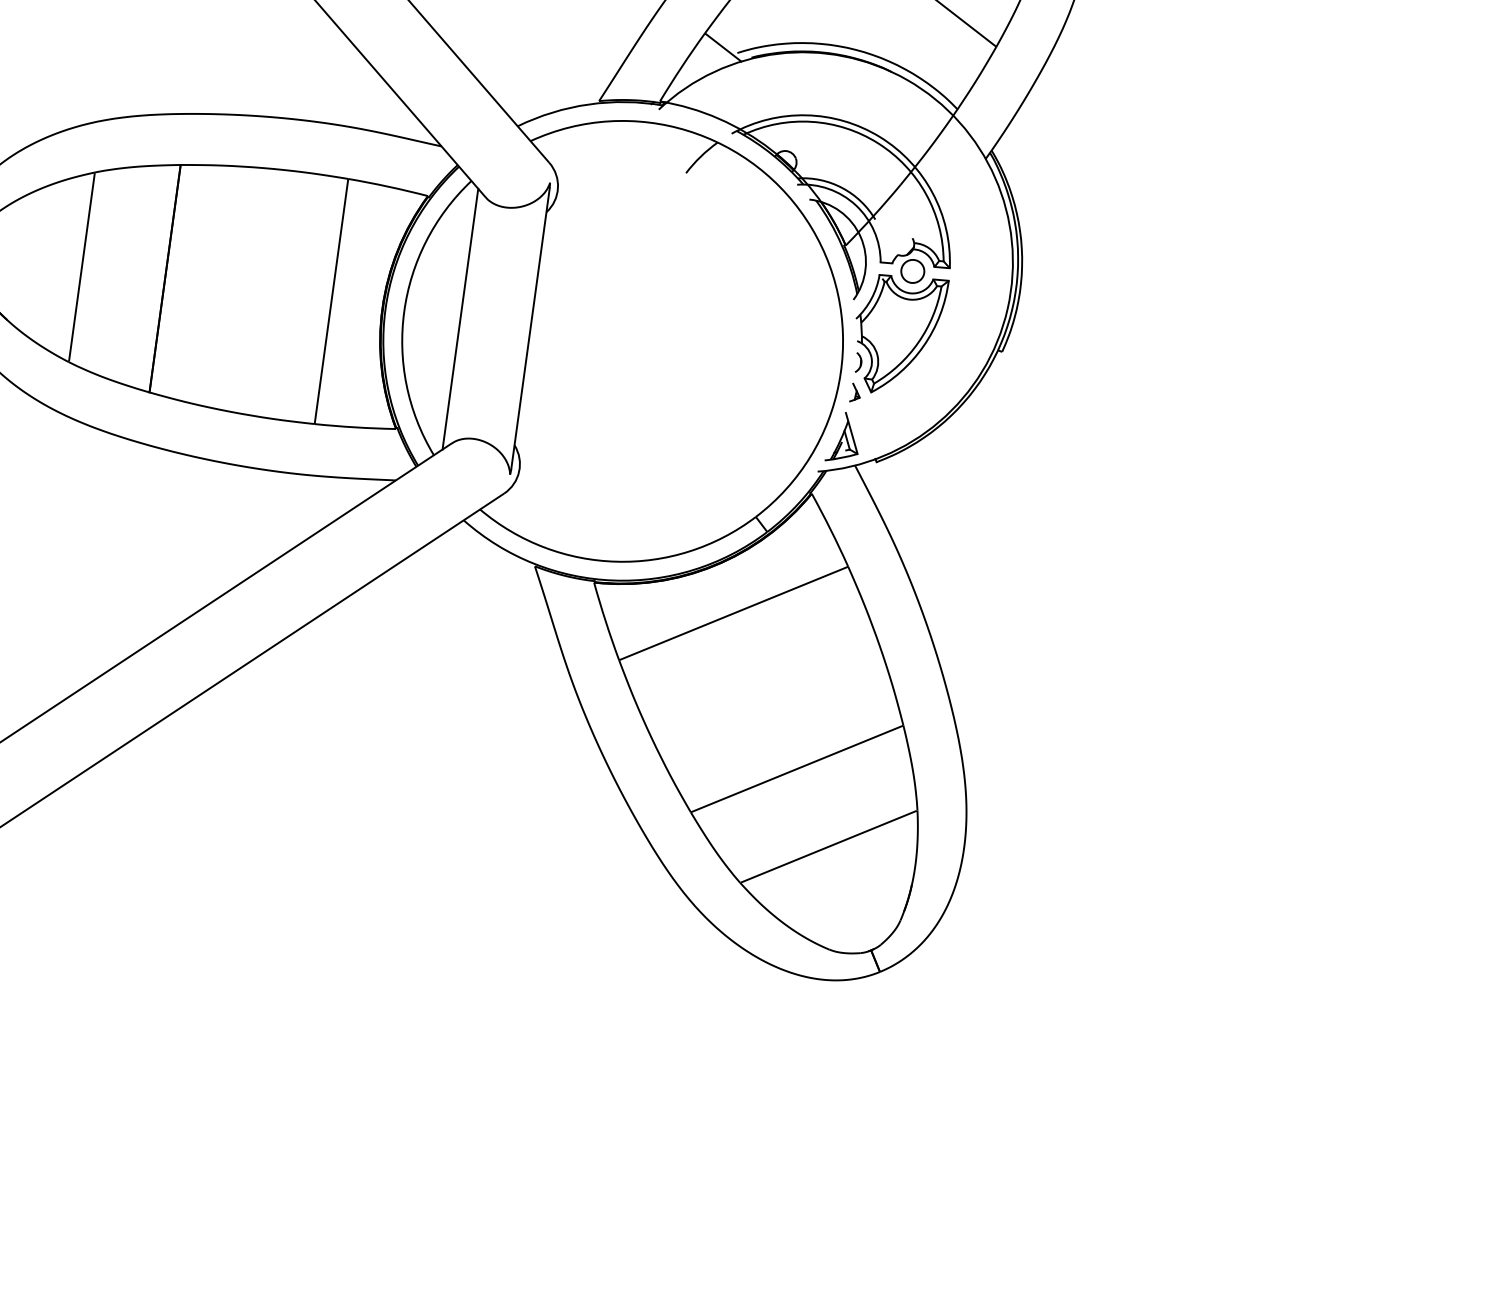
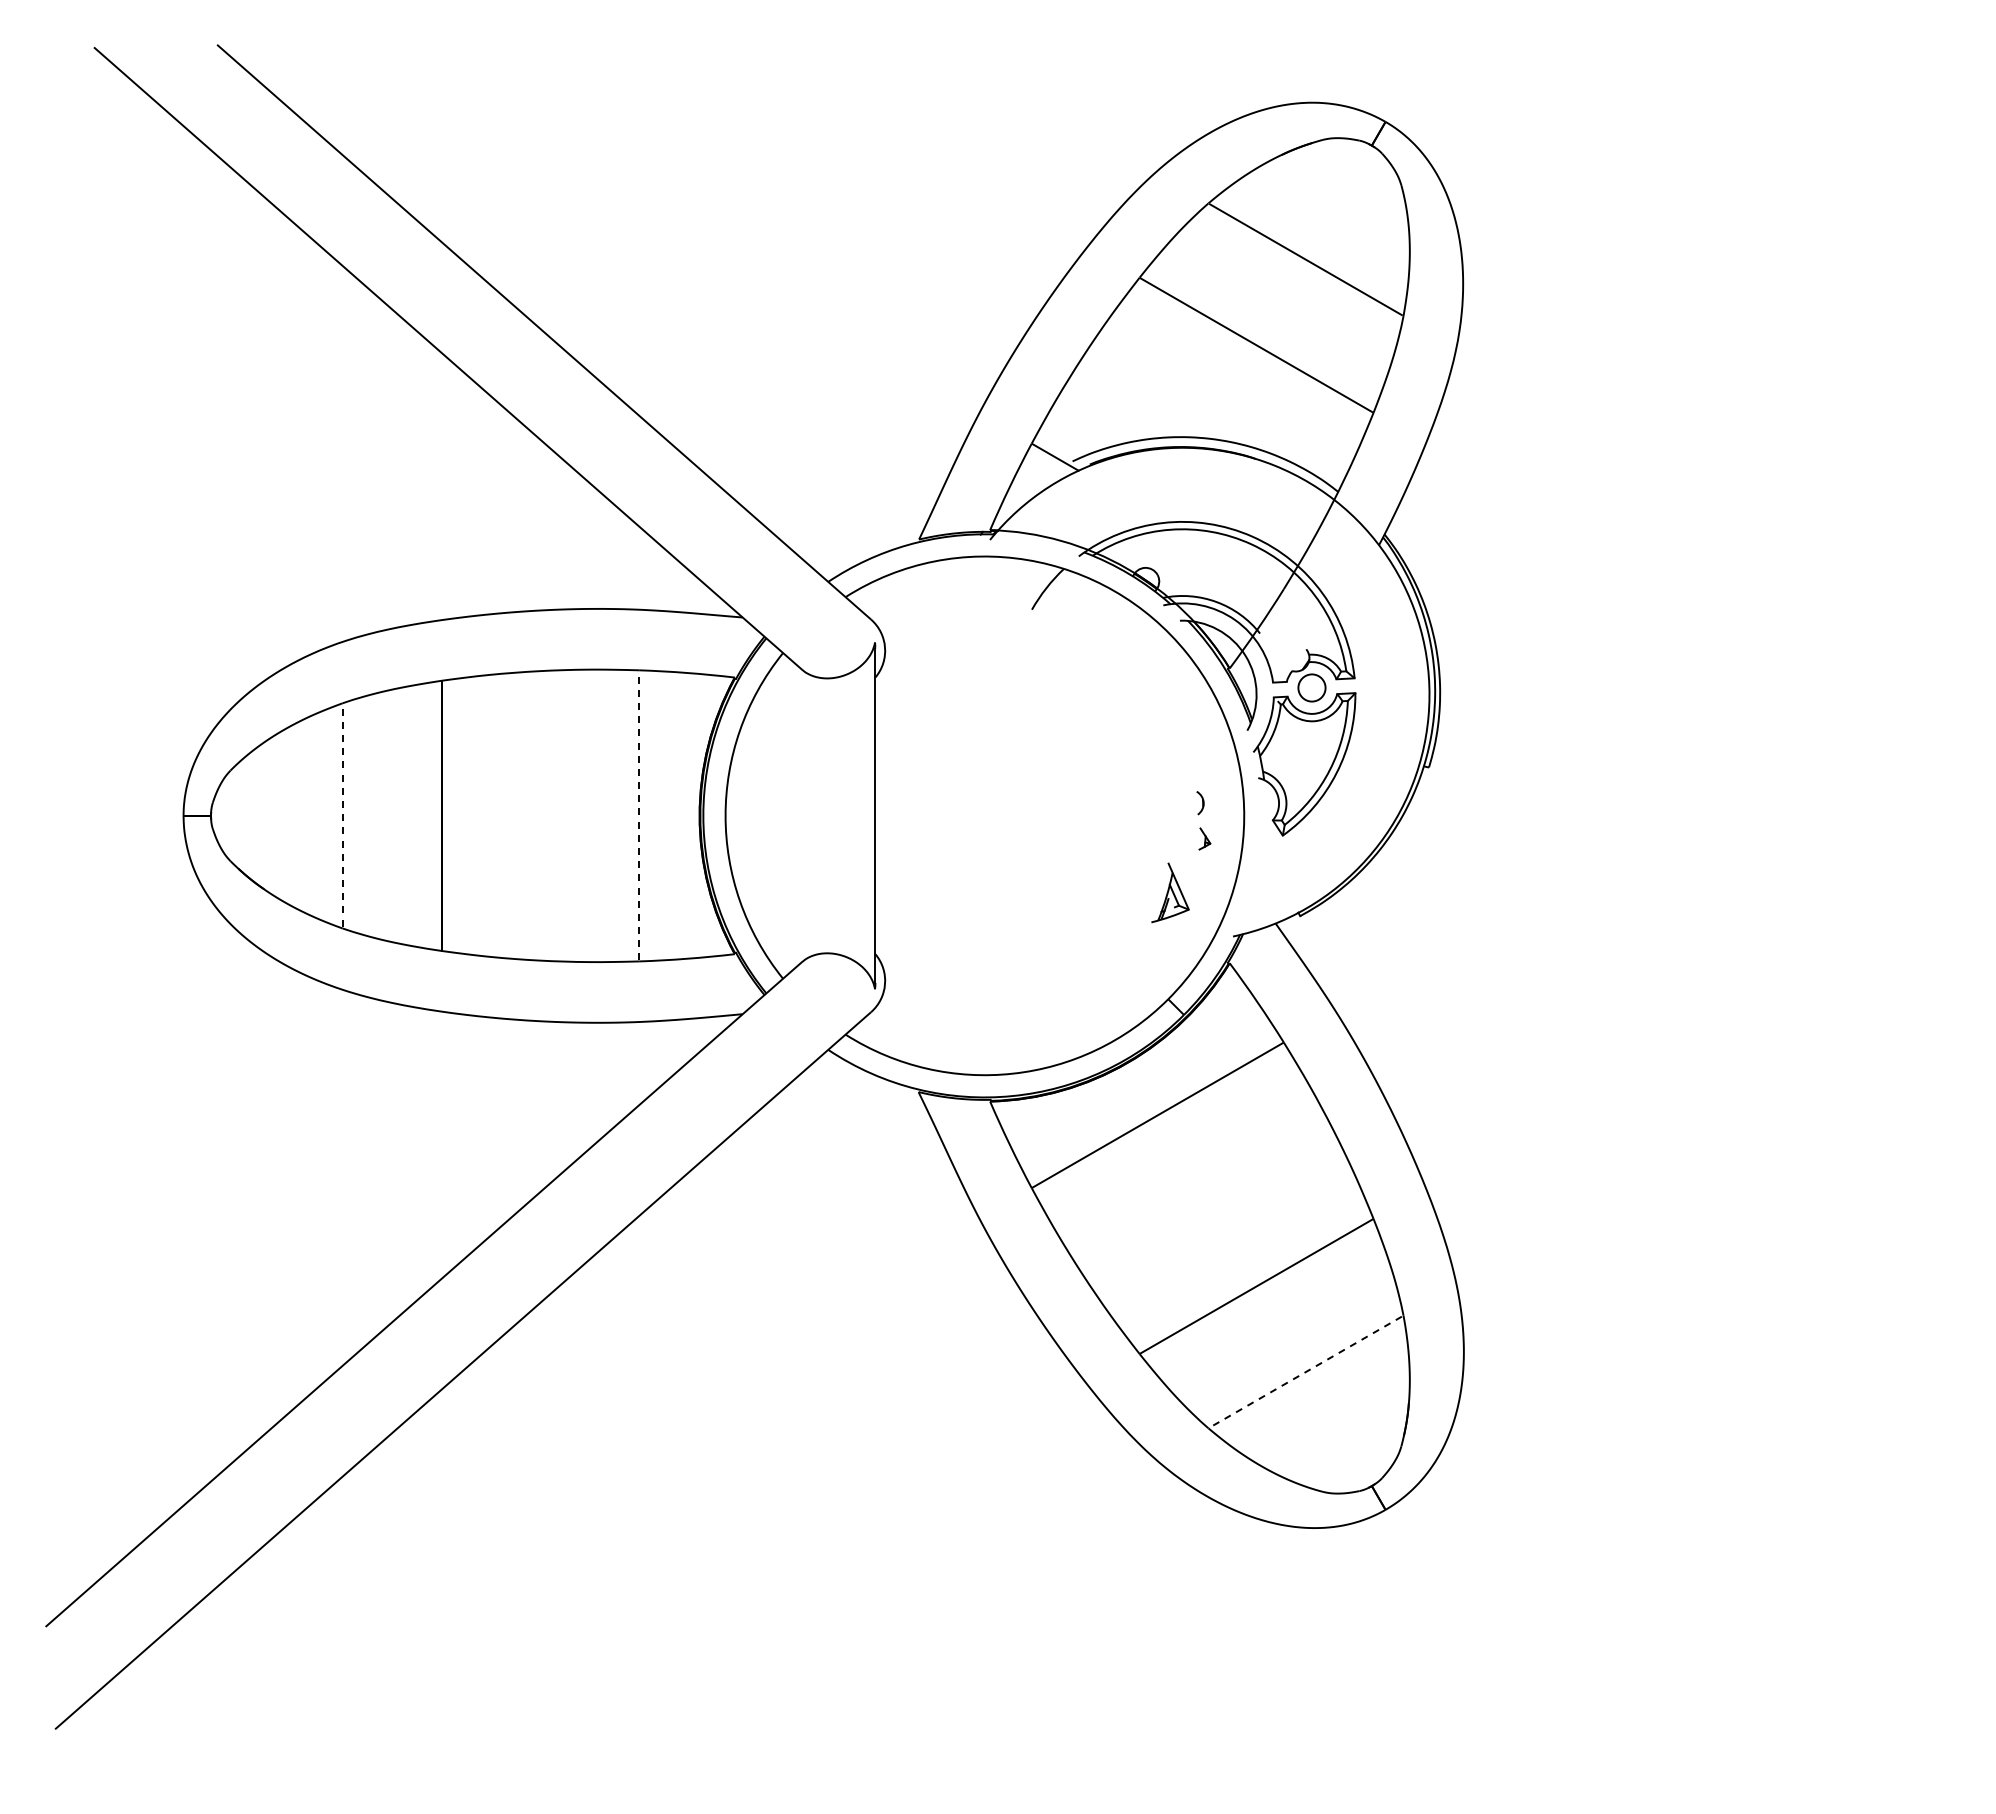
line: (81, 266) -> (342, 815), solid -> dashed
line: (331, 301) -> (639, 815), solid -> dashed
line: (460, 318) -> (792, 815), removed
part: (858, 363) -> (1200, 803), moved
part: (855, 392) -> (1204, 838), moved
part: (844, 437) -> (1170, 892), moved
line: (829, 846) -> (1306, 1371), solid -> dashed

